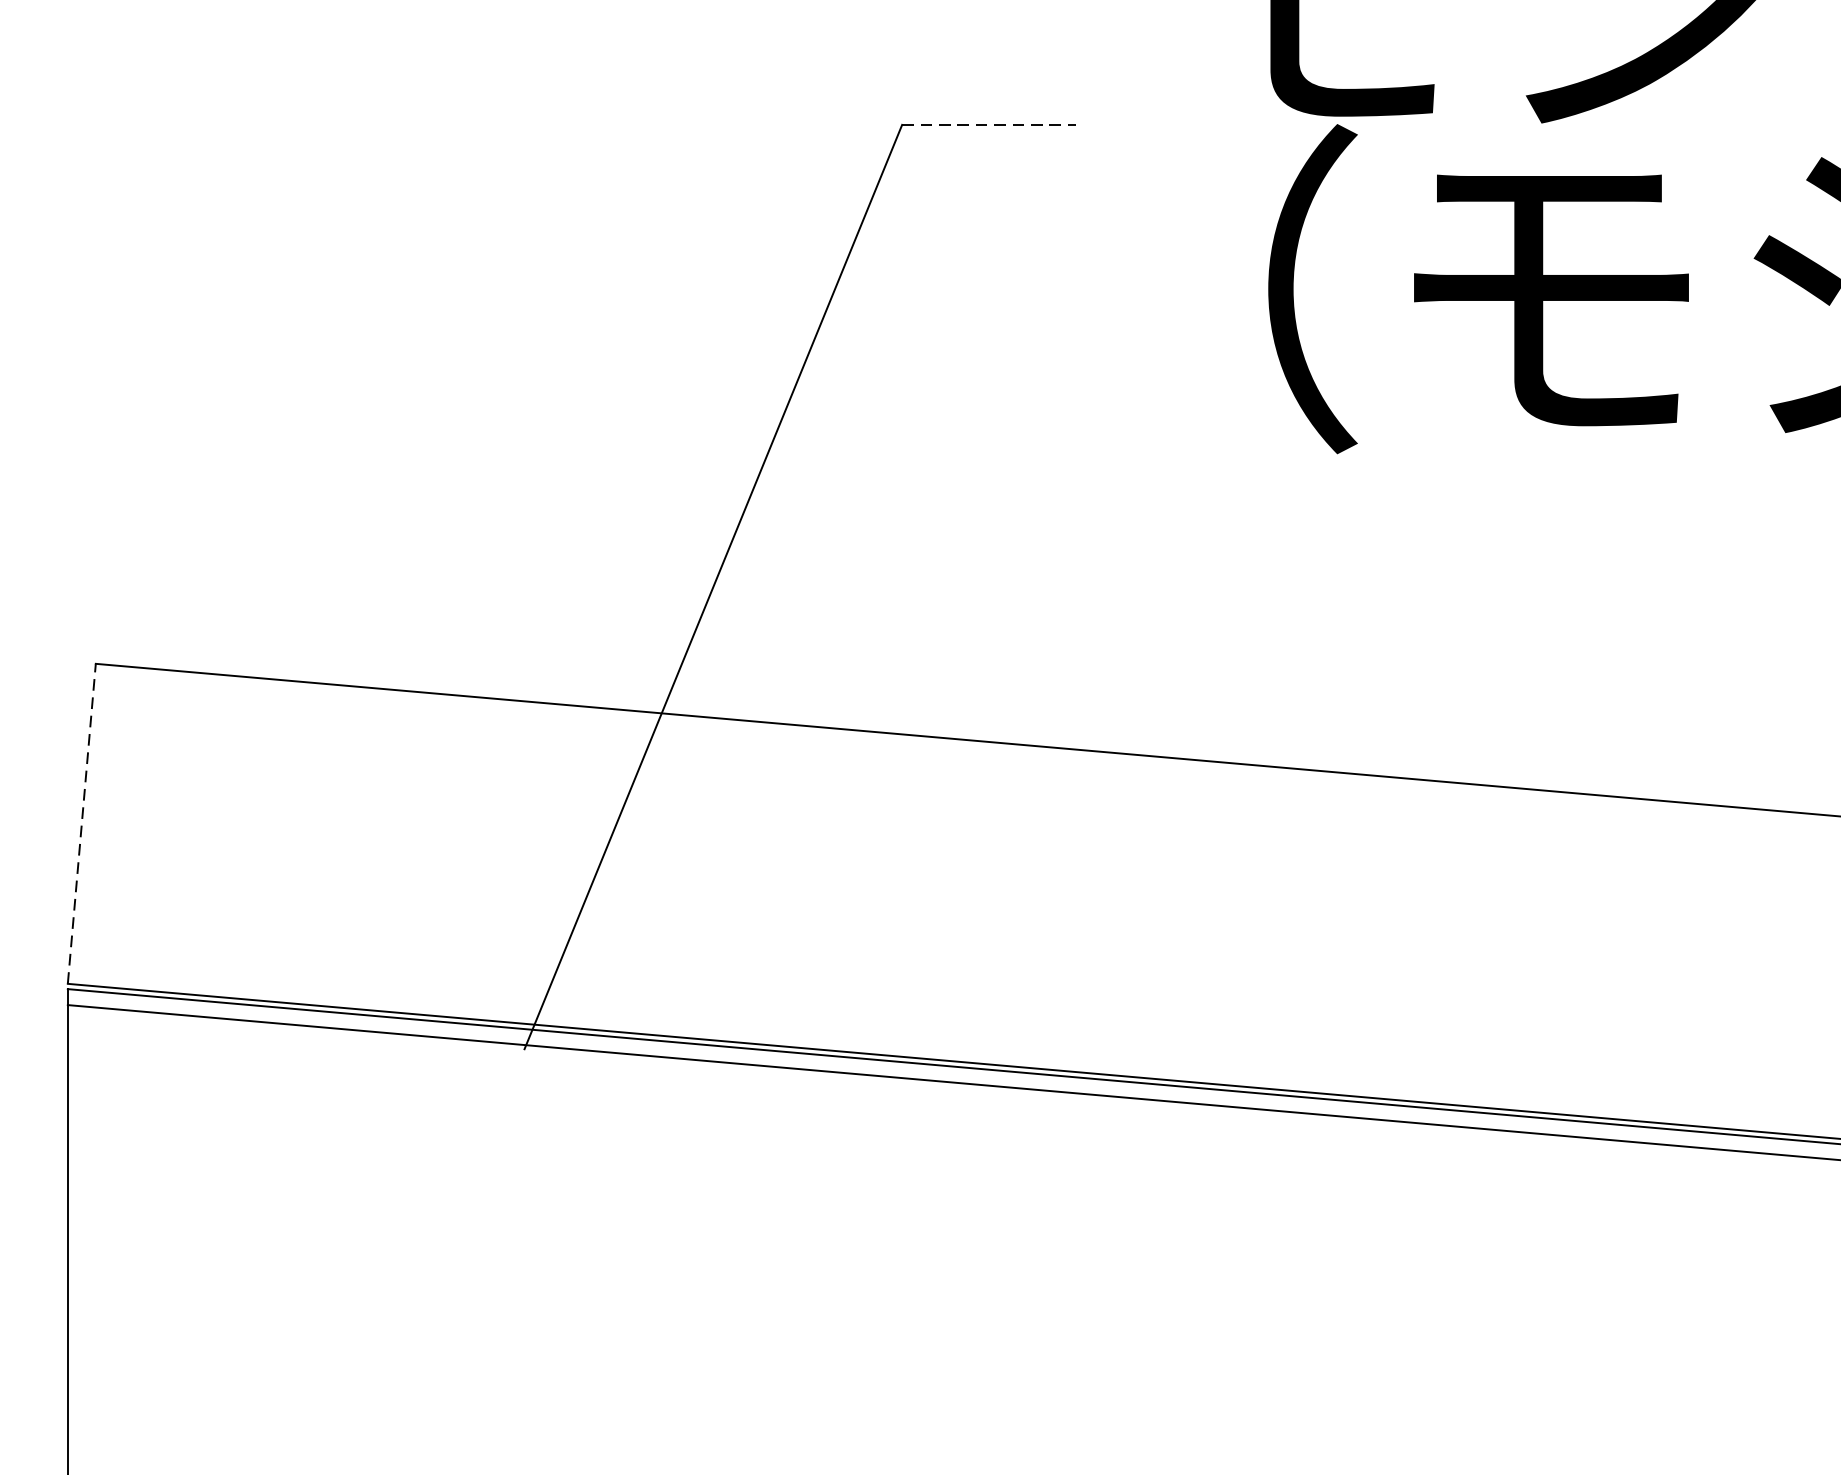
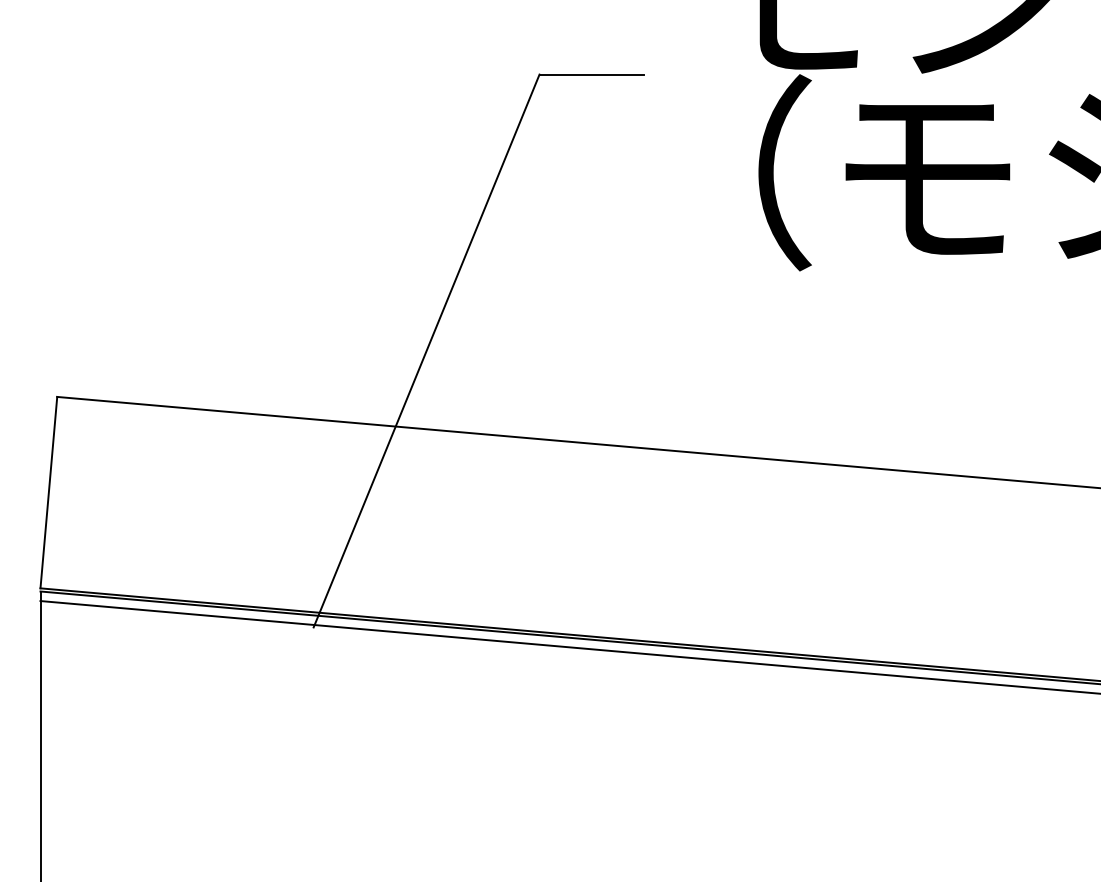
line: (989, 124) -> (591, 74), dashed -> solid
line: (81, 823) -> (48, 492), dashed -> solid

